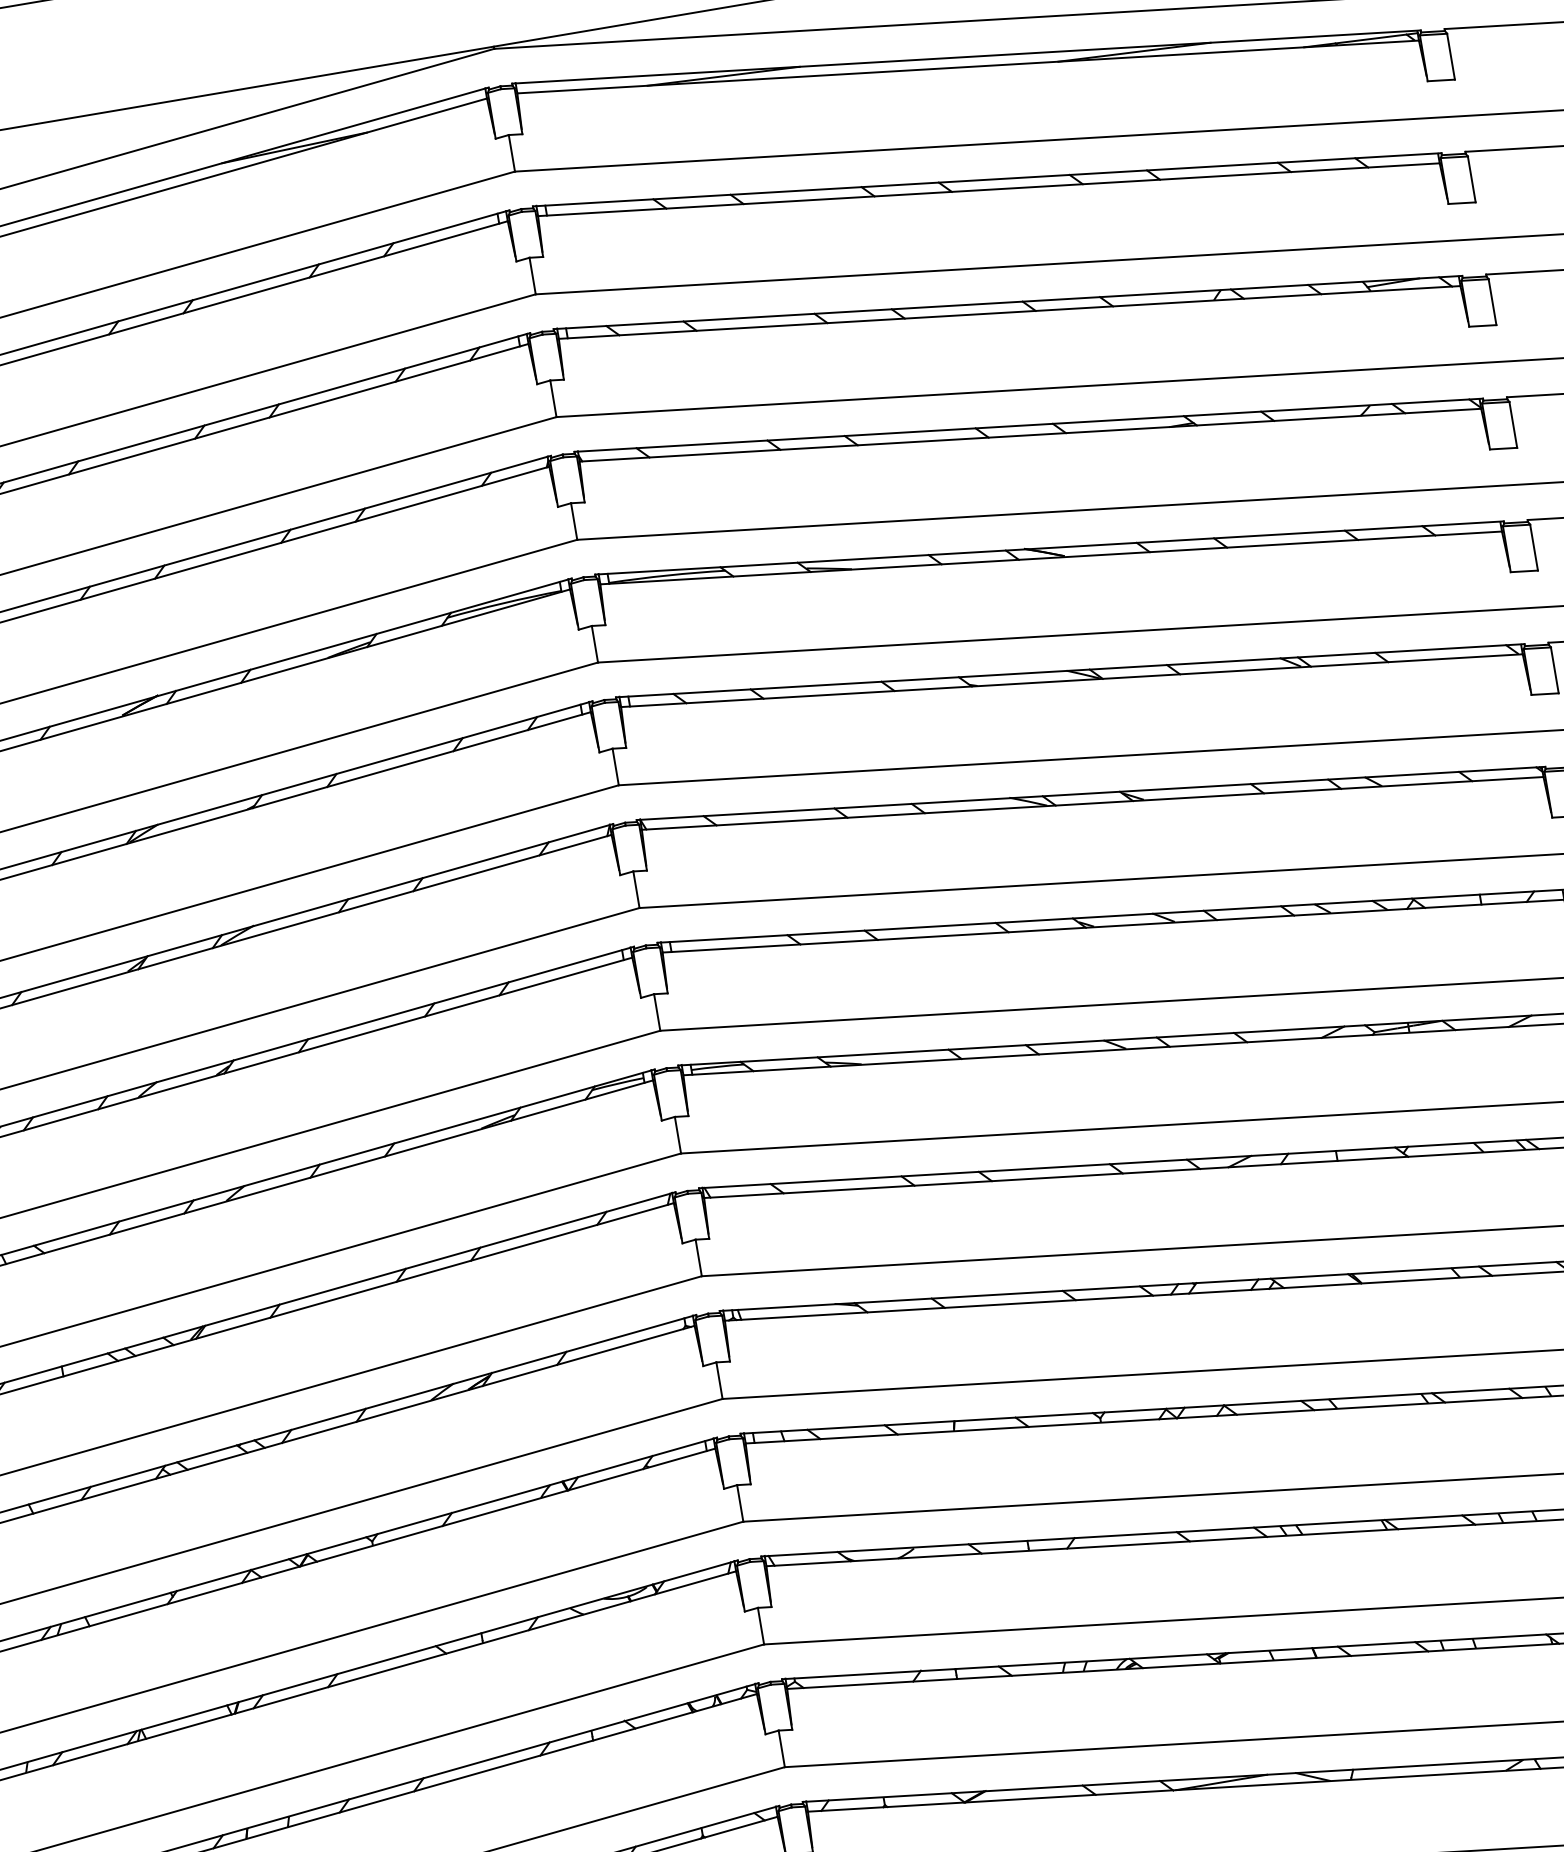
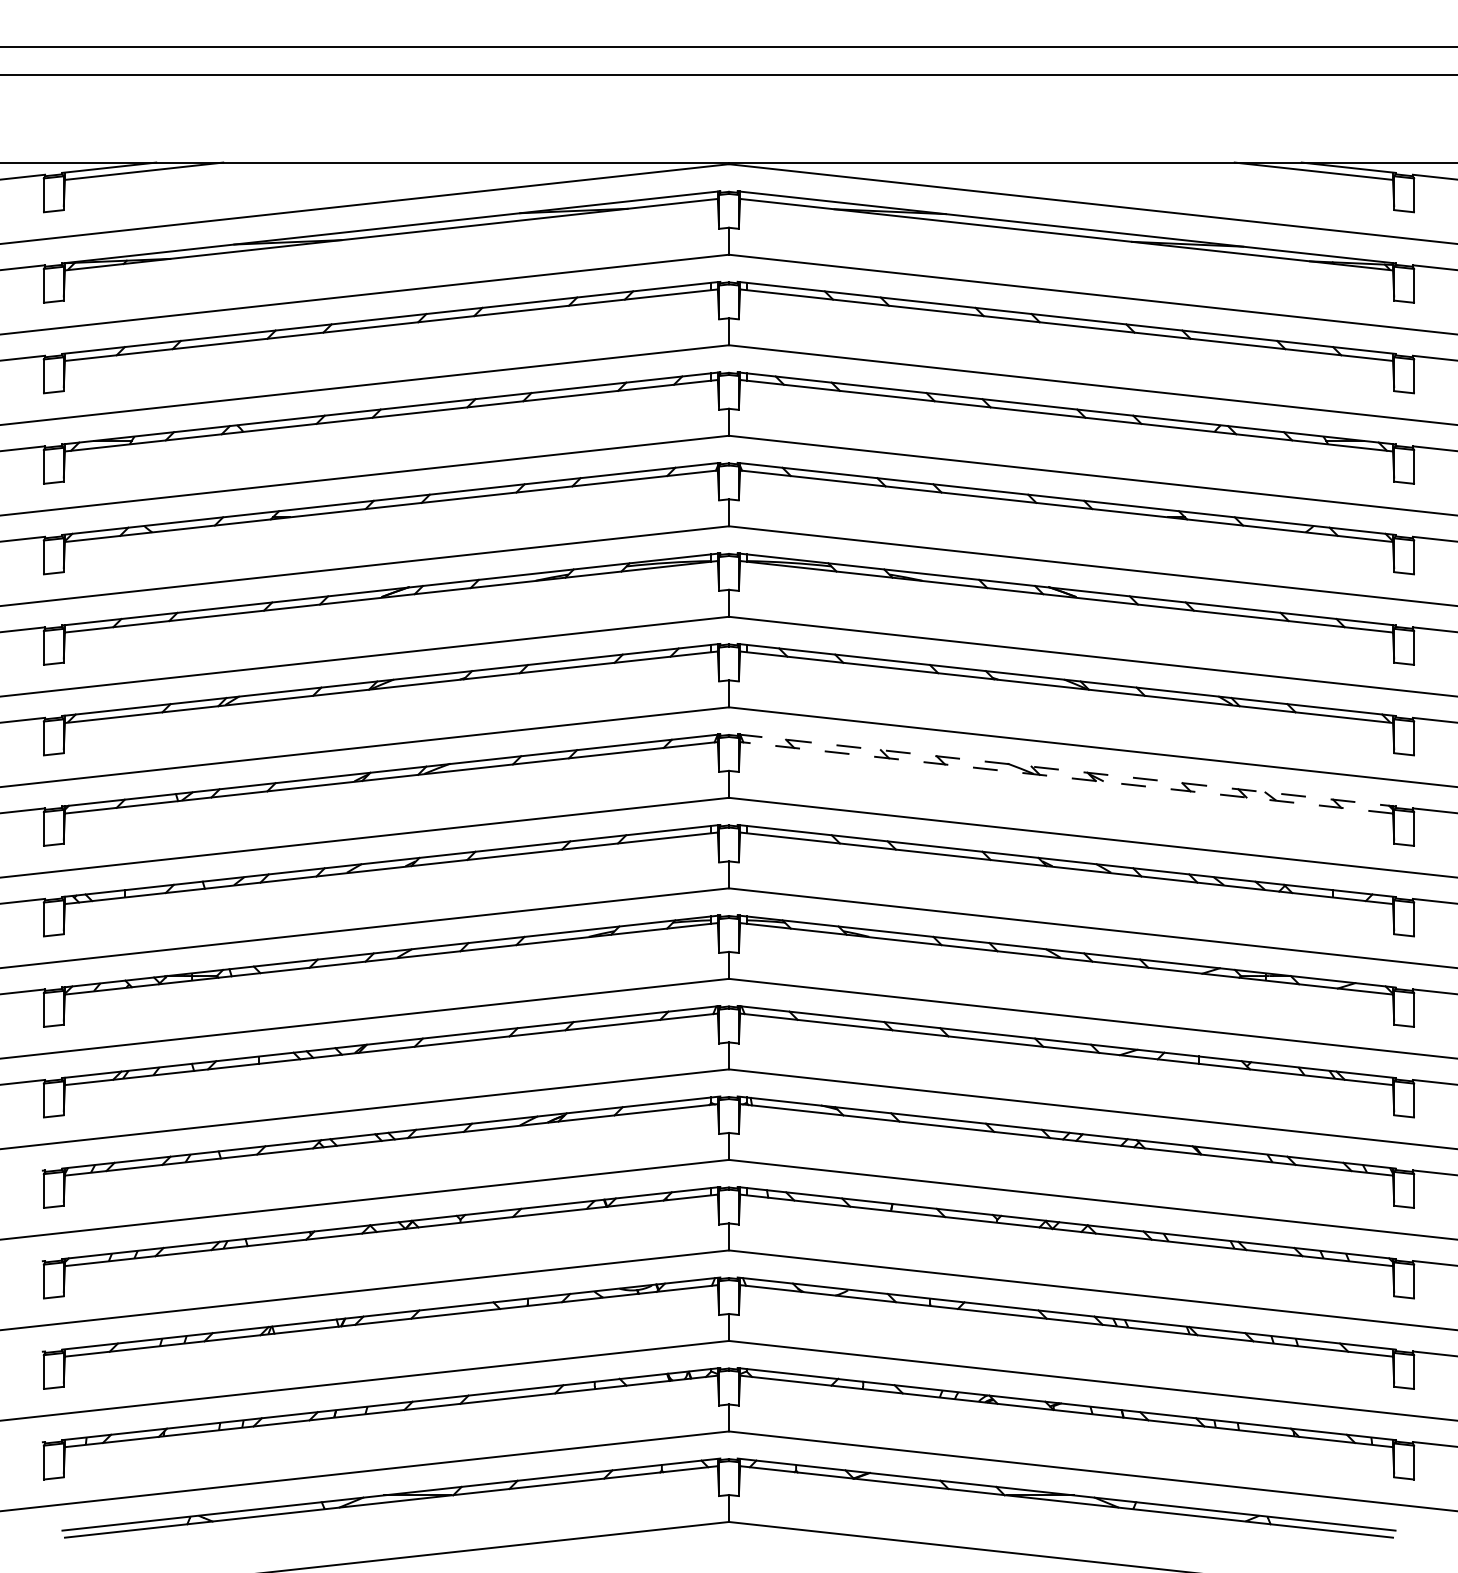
line: (1090, 793) -> (1066, 770), solid -> dashed
line: (1092, 803) -> (1066, 777), solid -> dashed

